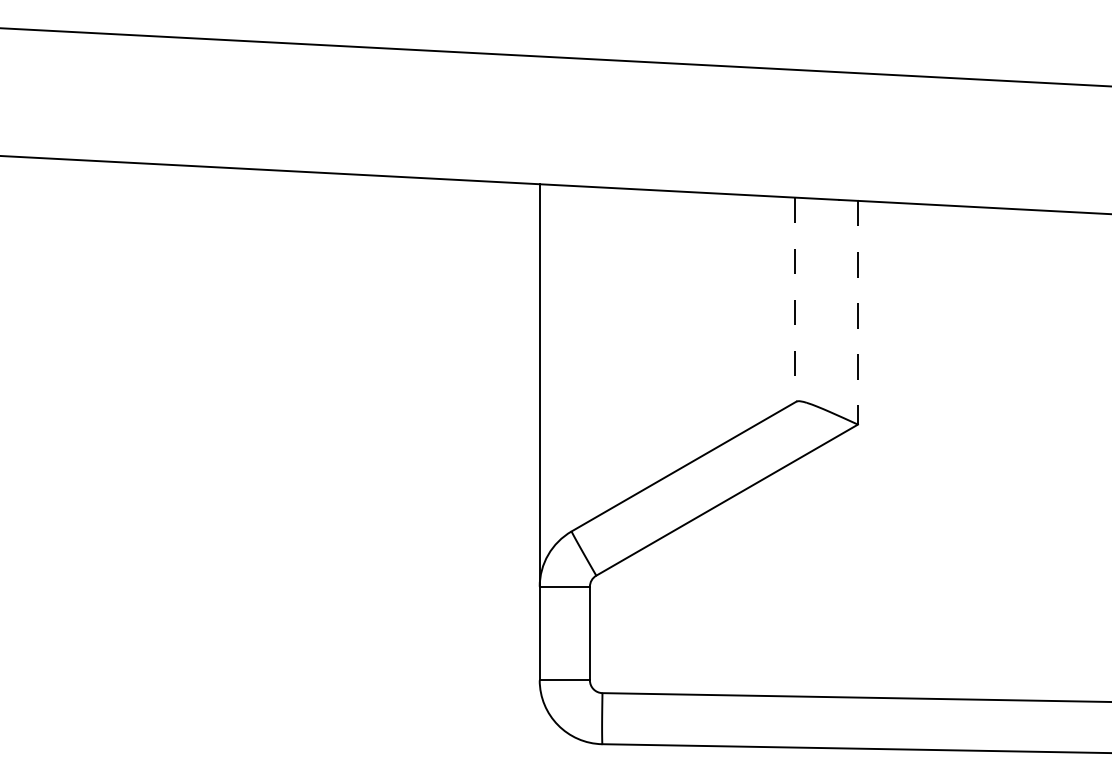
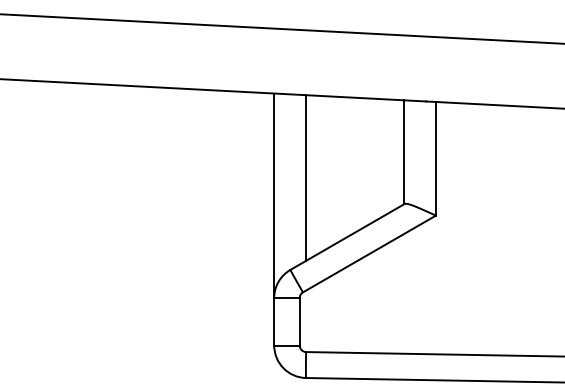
line: (796, 300) -> (404, 152), dashed -> solid
line: (857, 312) -> (435, 158), dashed -> solid
line: (603, 349) -> (306, 177), added

